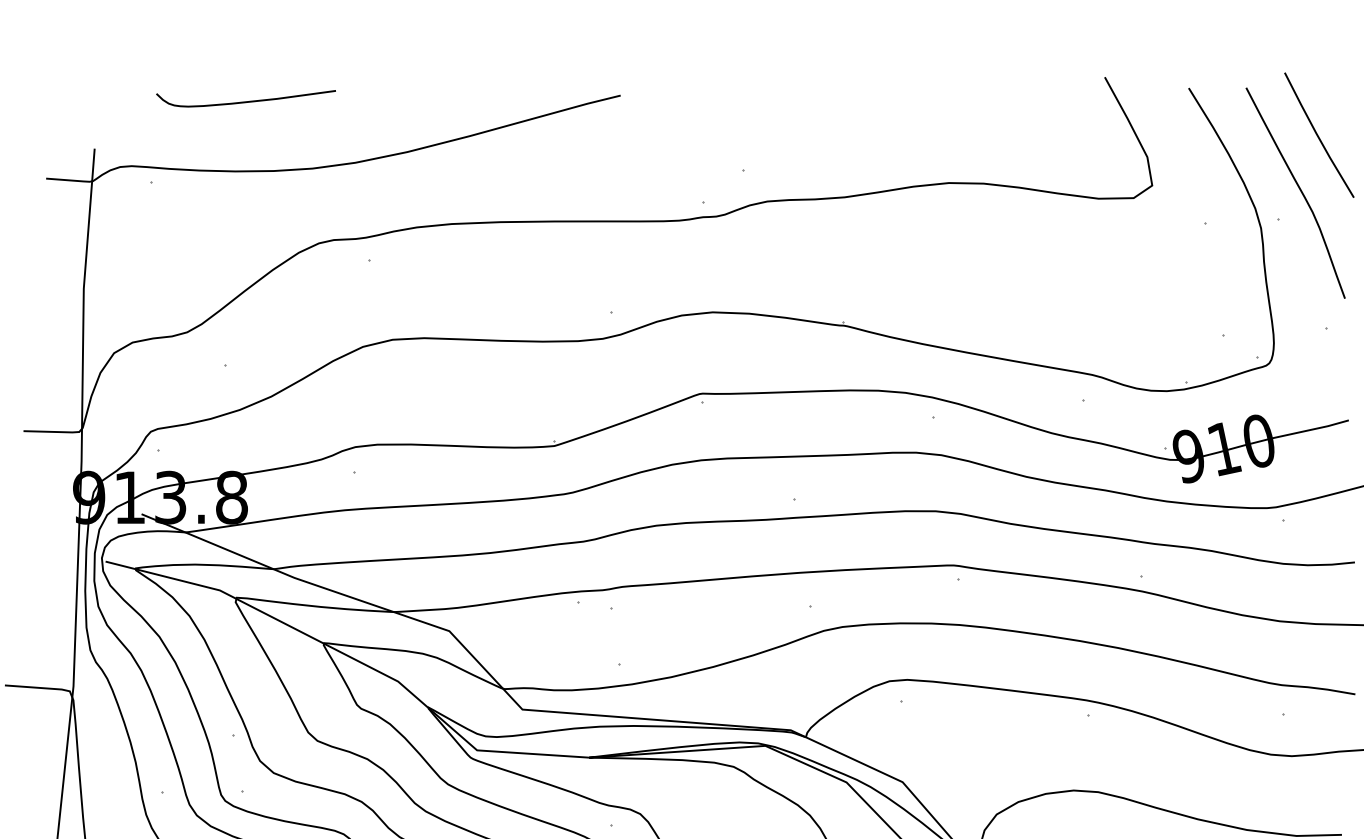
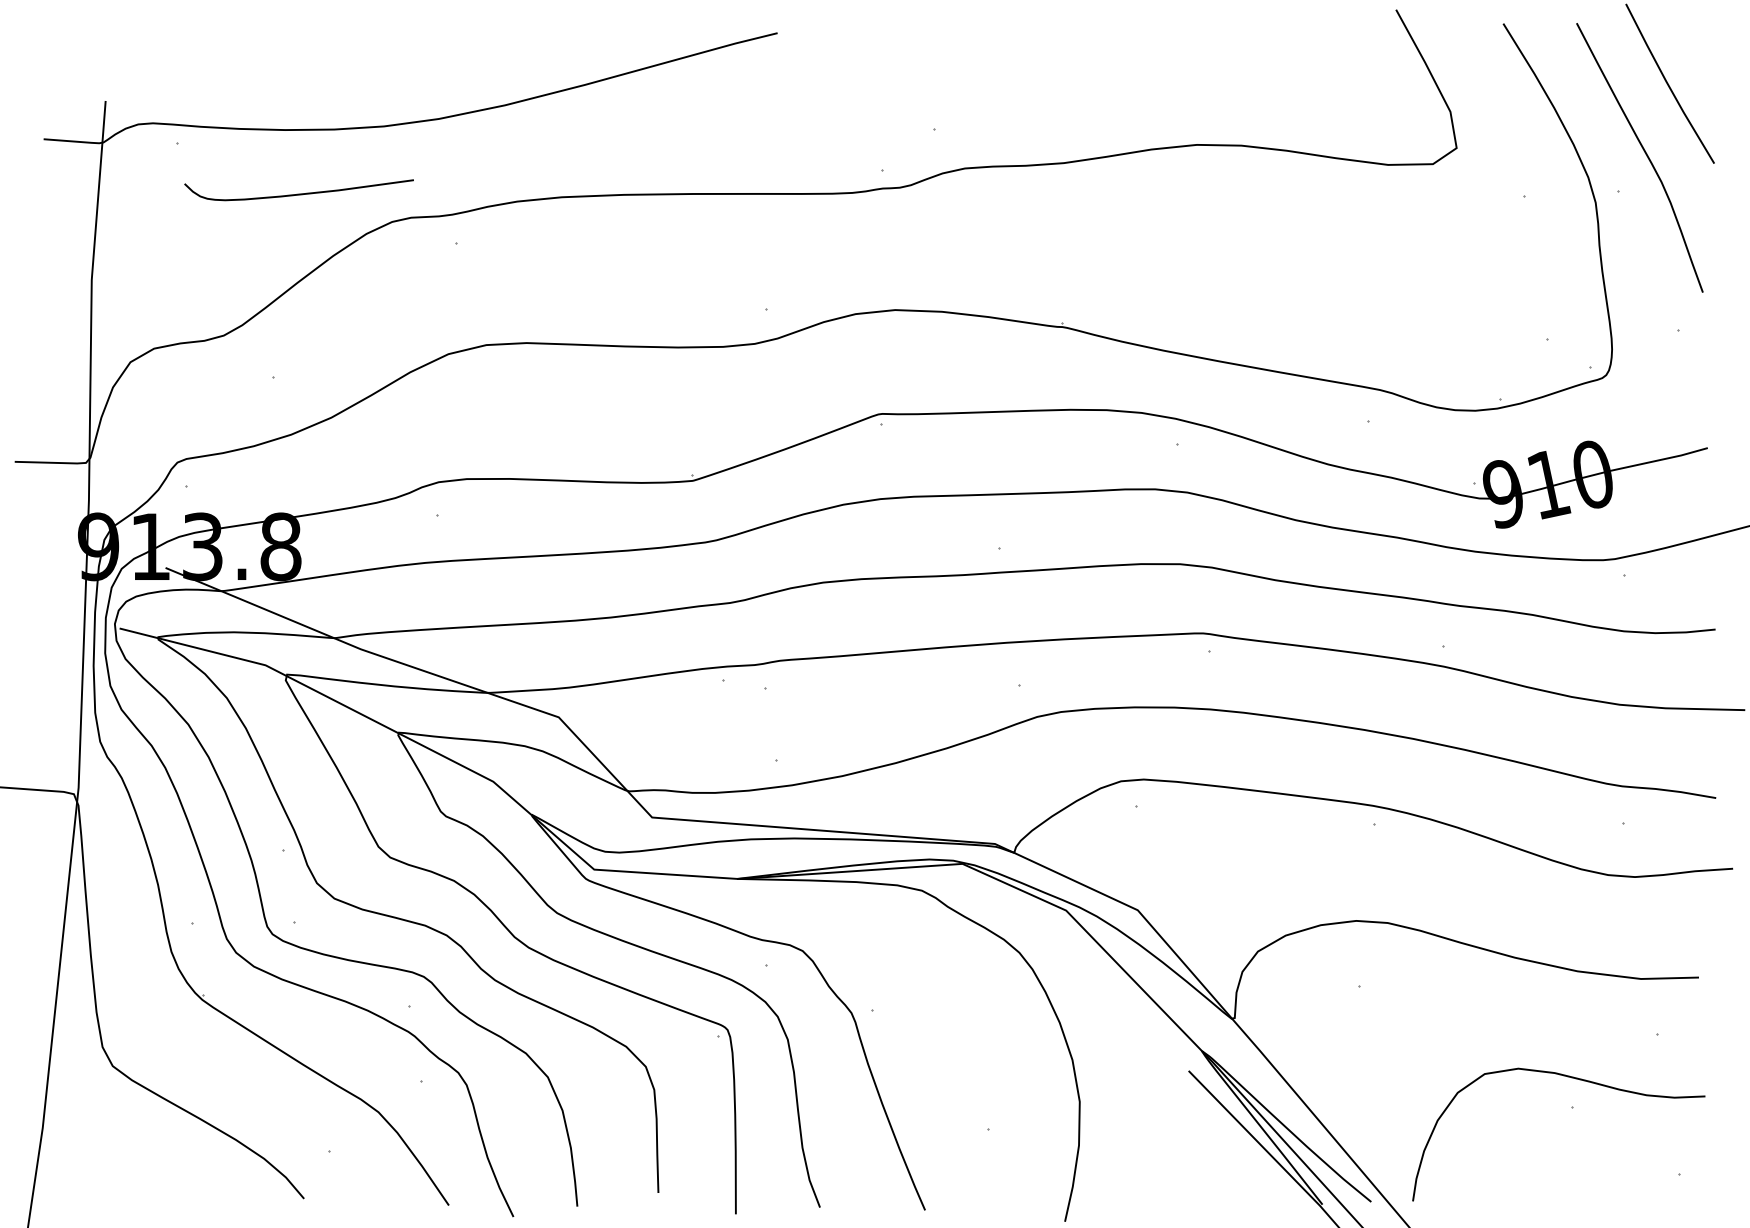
curve: (245, 101) -> (298, 193), moved

